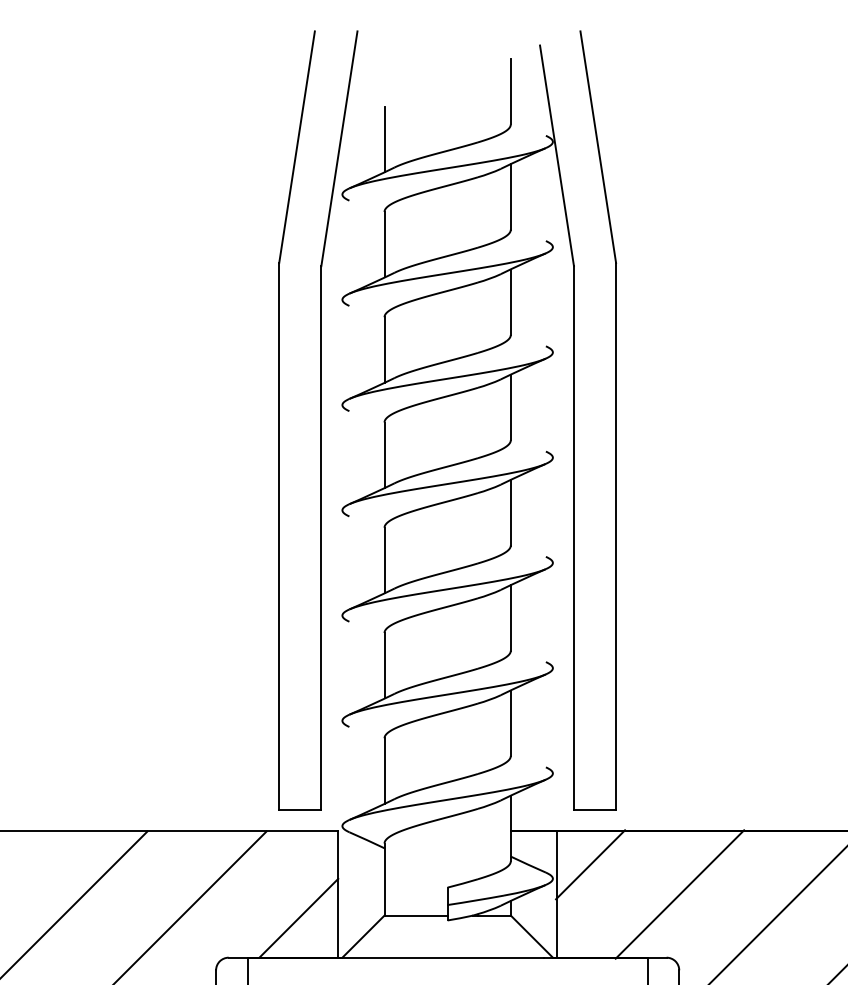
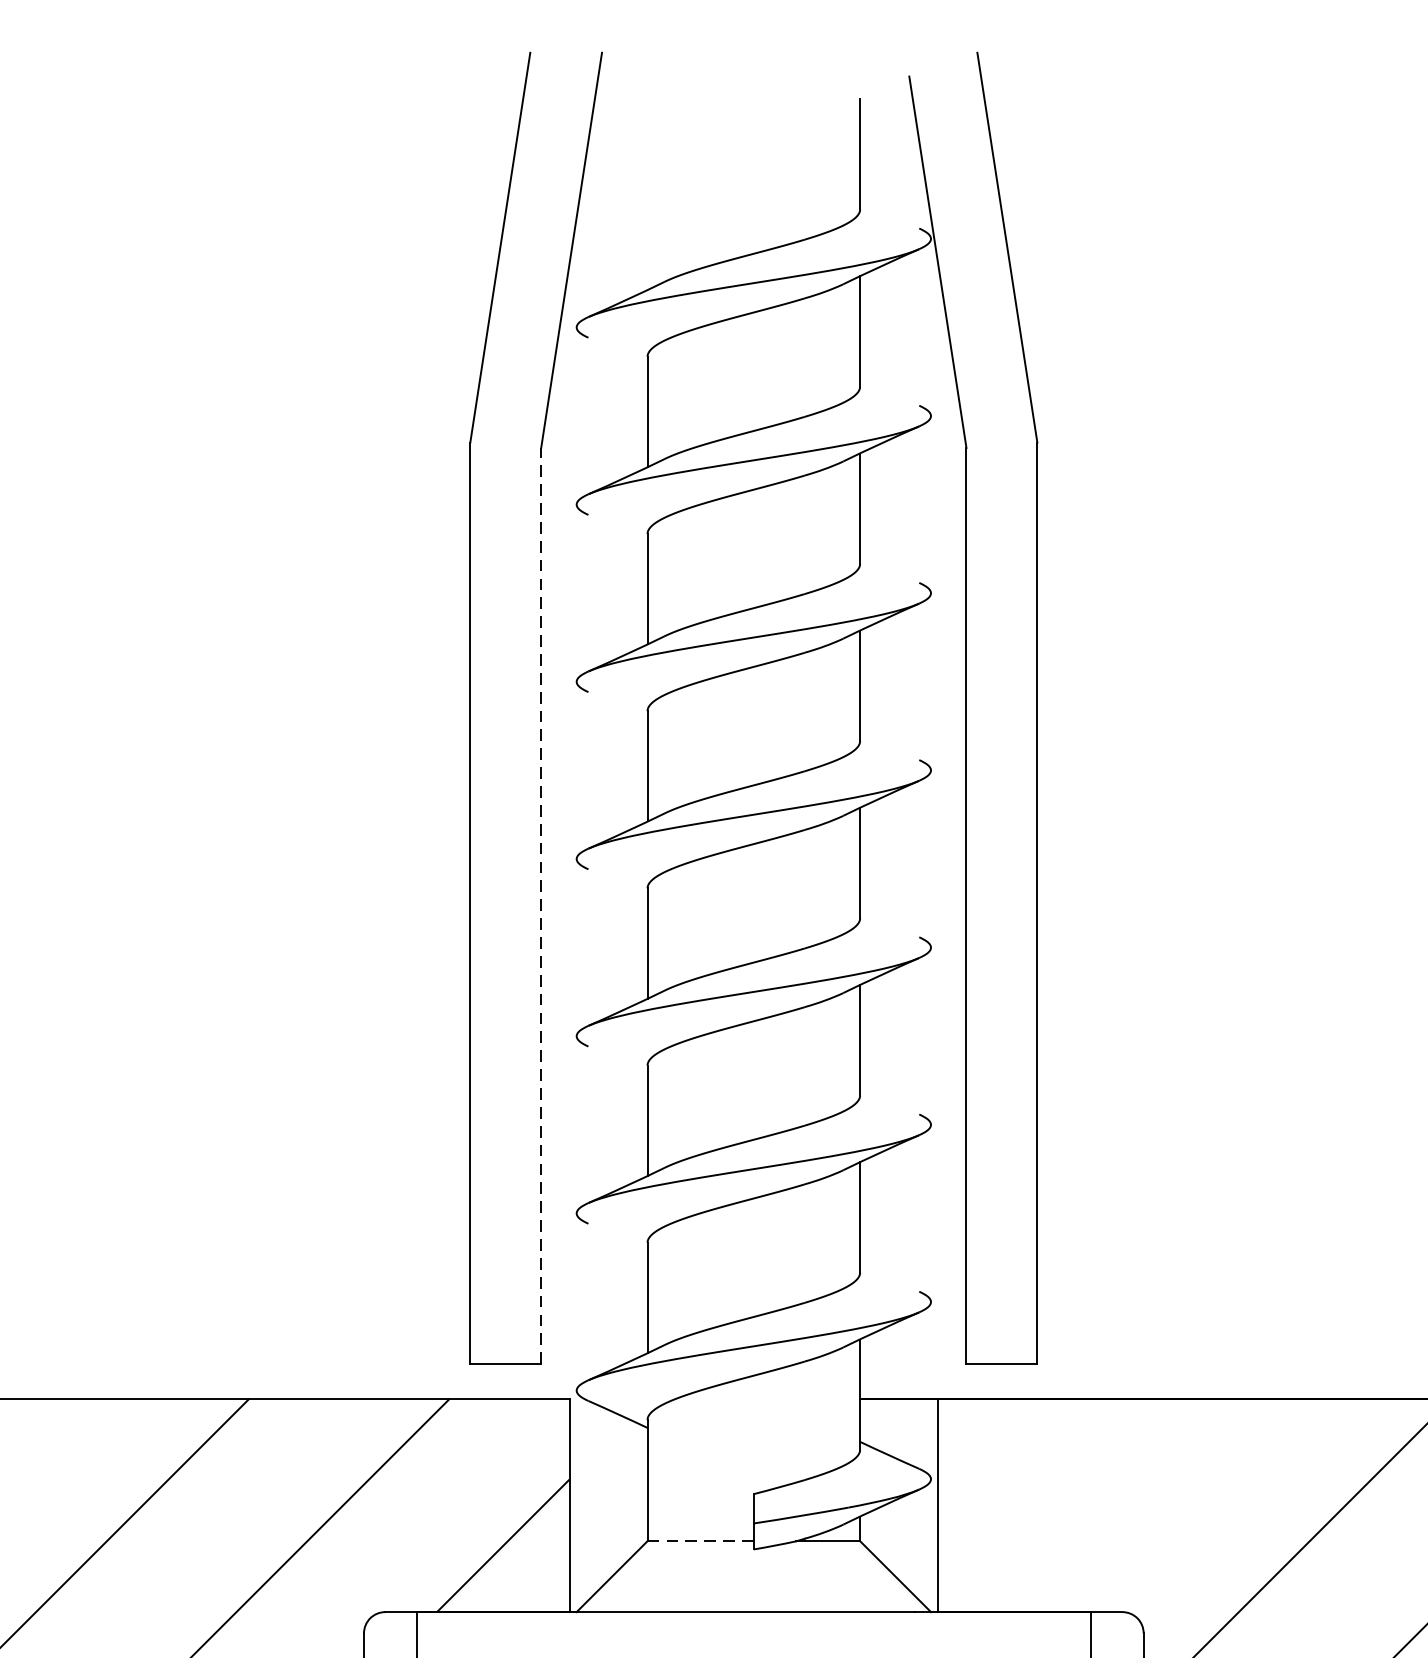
line: (384, 139) -> (647, 234), removed
line: (321, 537) -> (541, 904), solid -> dashed
line: (590, 864) -> (994, 1455), removed
line: (679, 894) -> (1144, 1505), removed
line: (416, 915) -> (701, 1541), solid -> dashed

